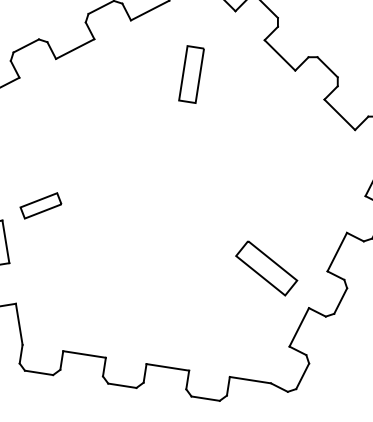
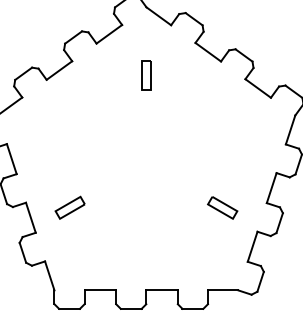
part: (191, 73) -> (146, 75), size x0.71
part: (40, 205) -> (69, 207), moved
part: (266, 268) -> (222, 207), size x0.62

